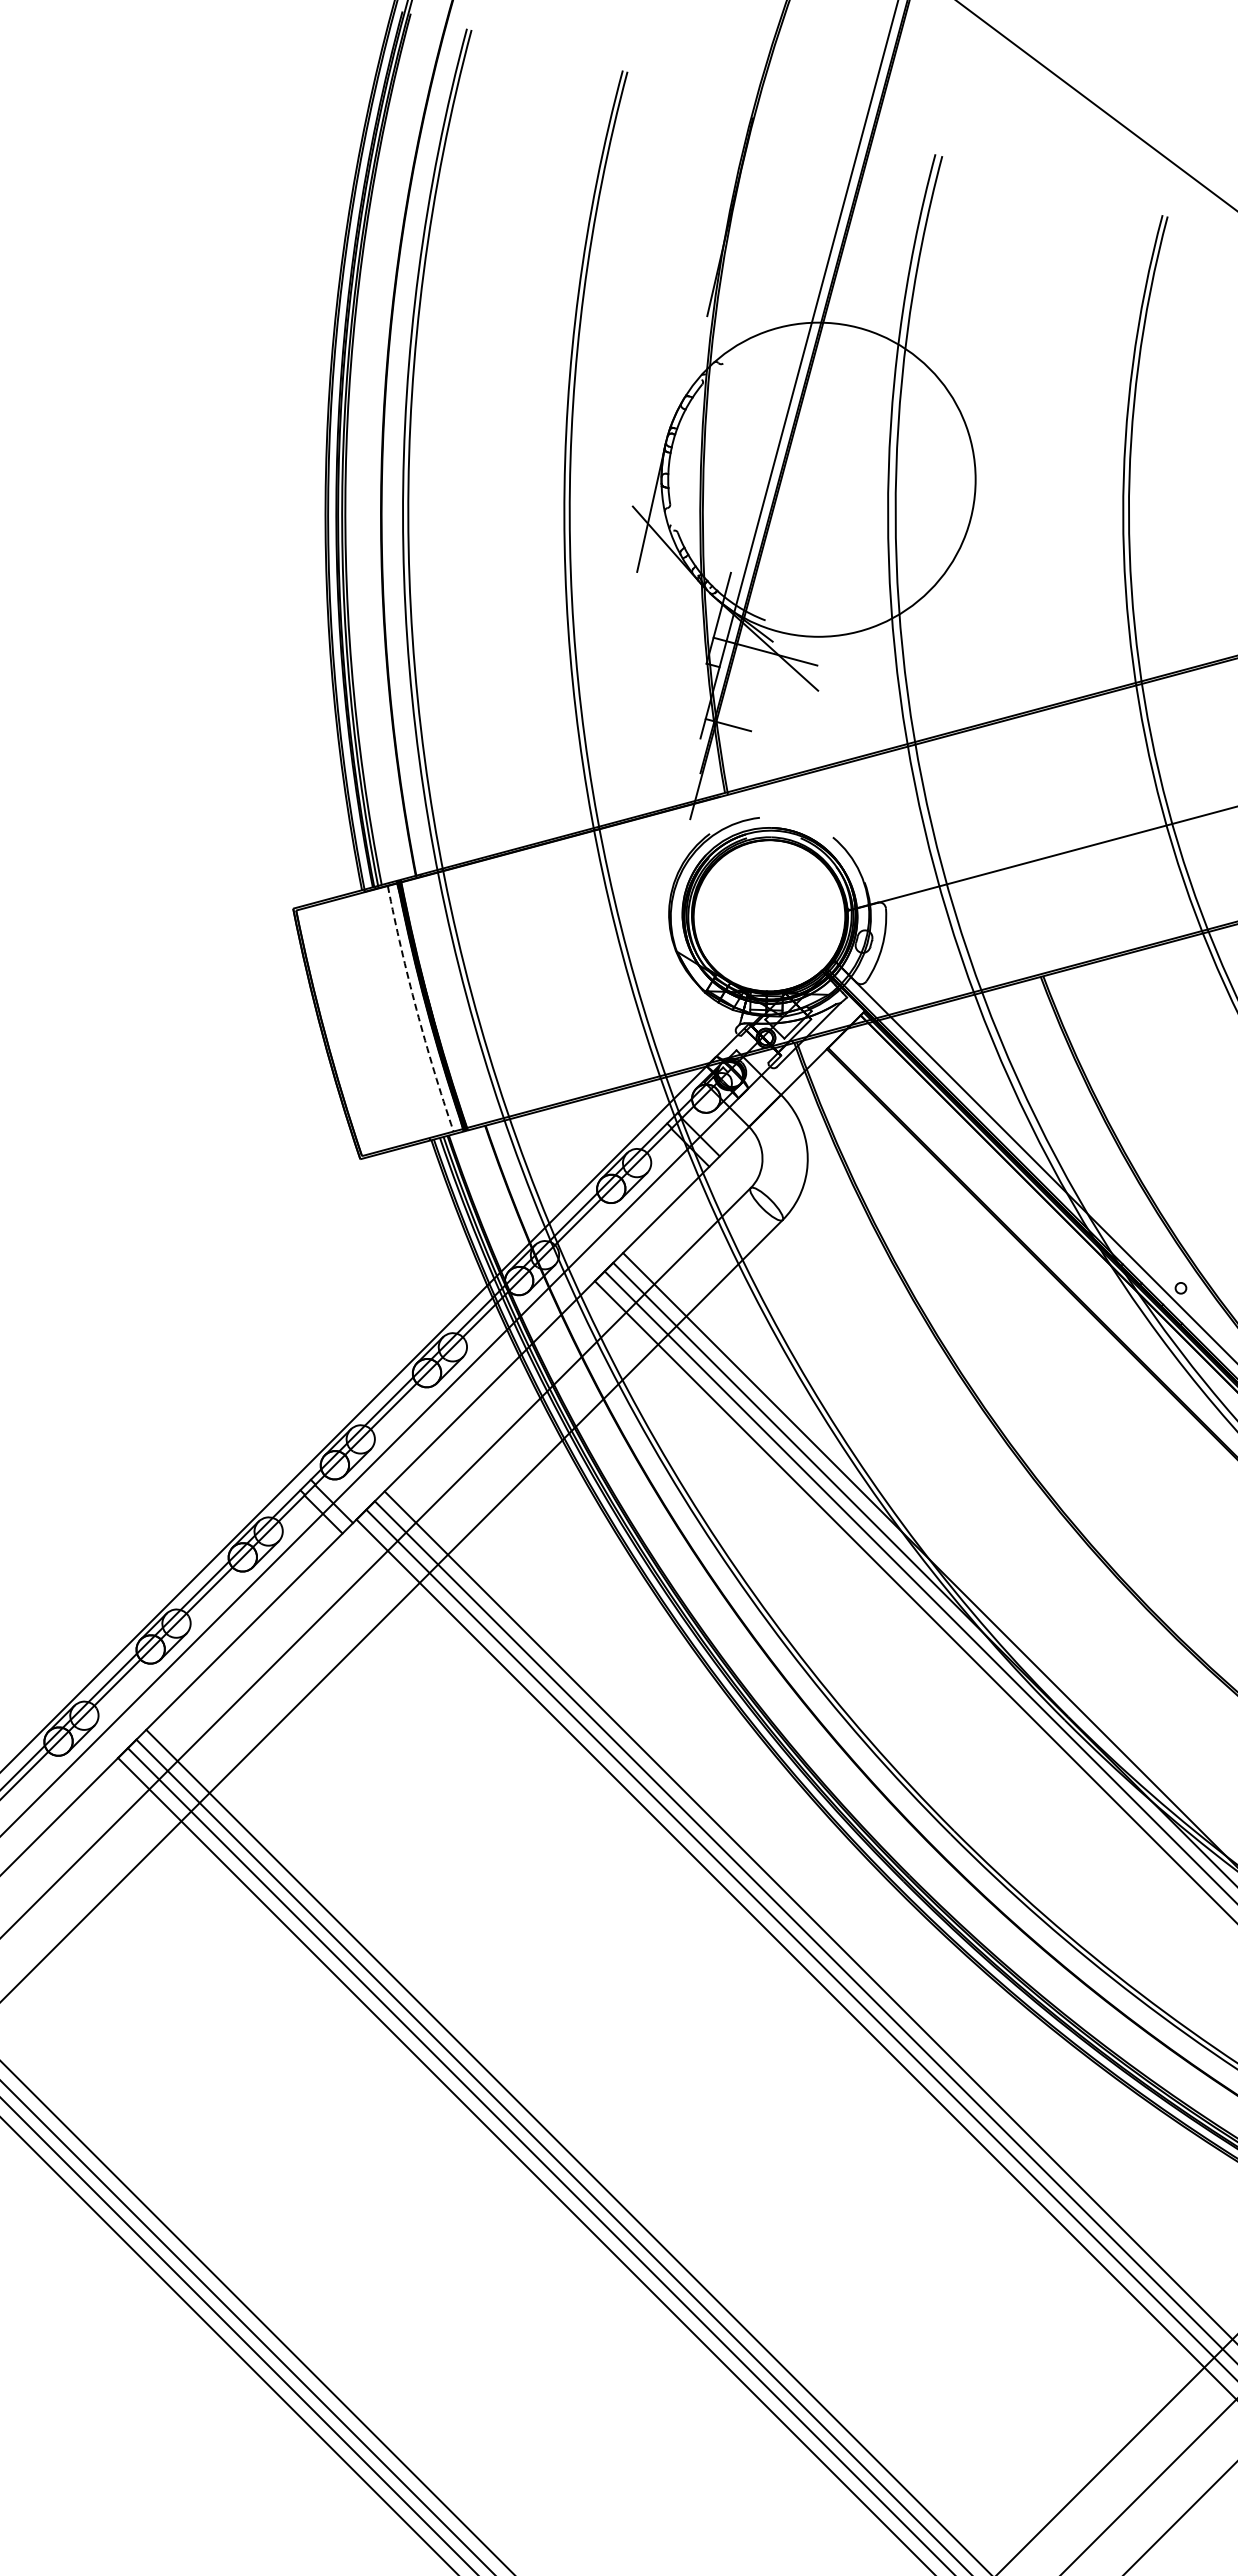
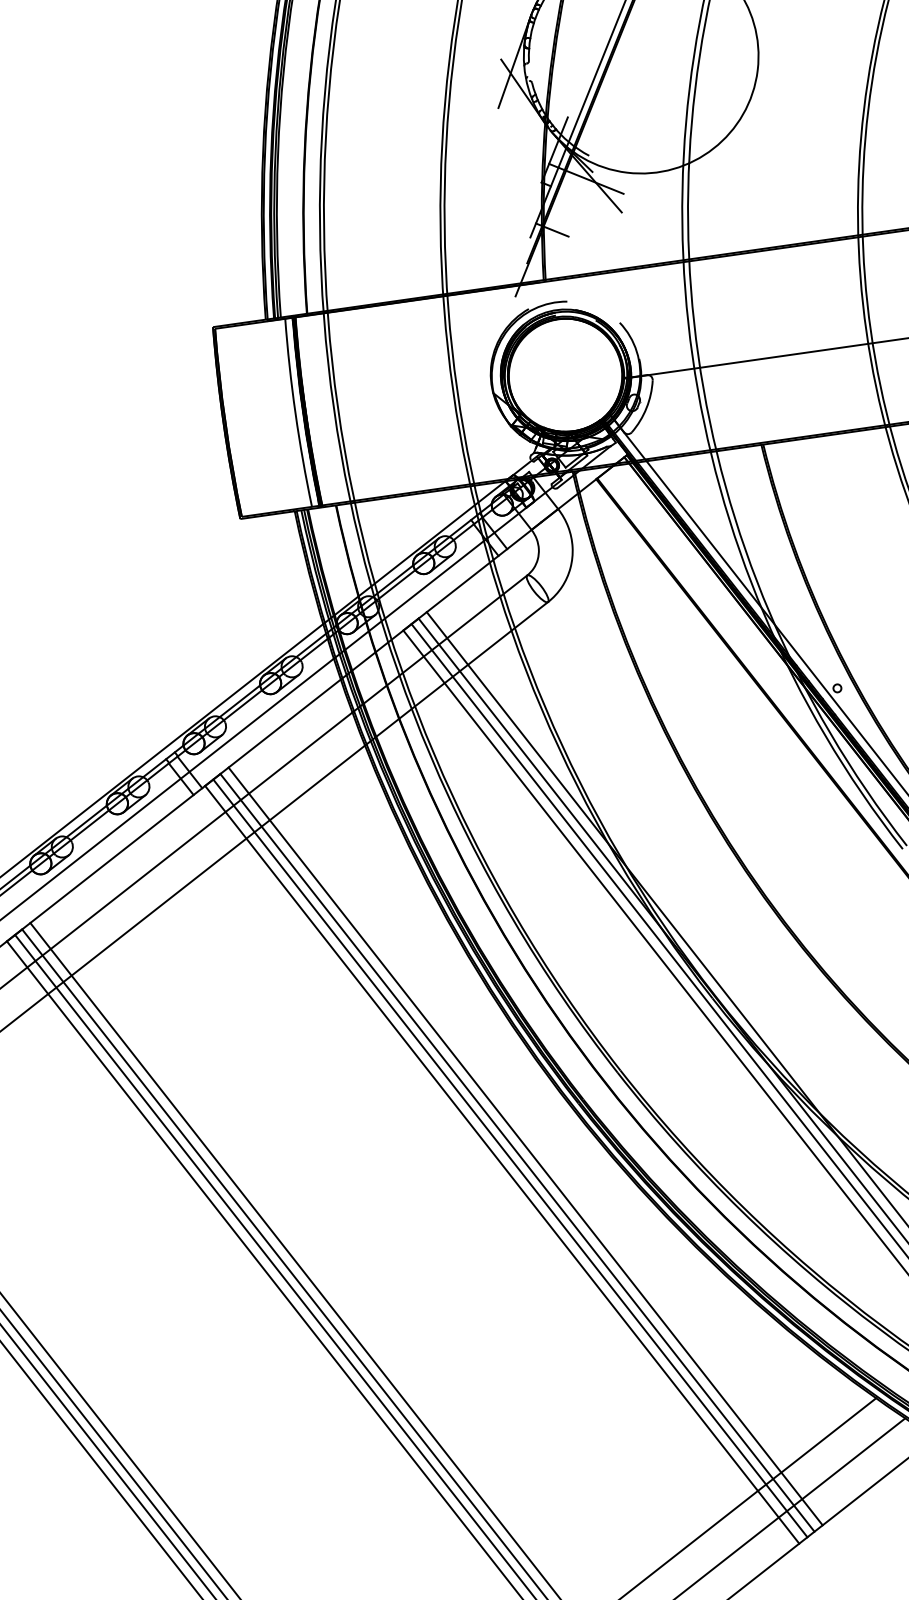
arc: (416, 1009) -> (295, 413), dashed -> solid

